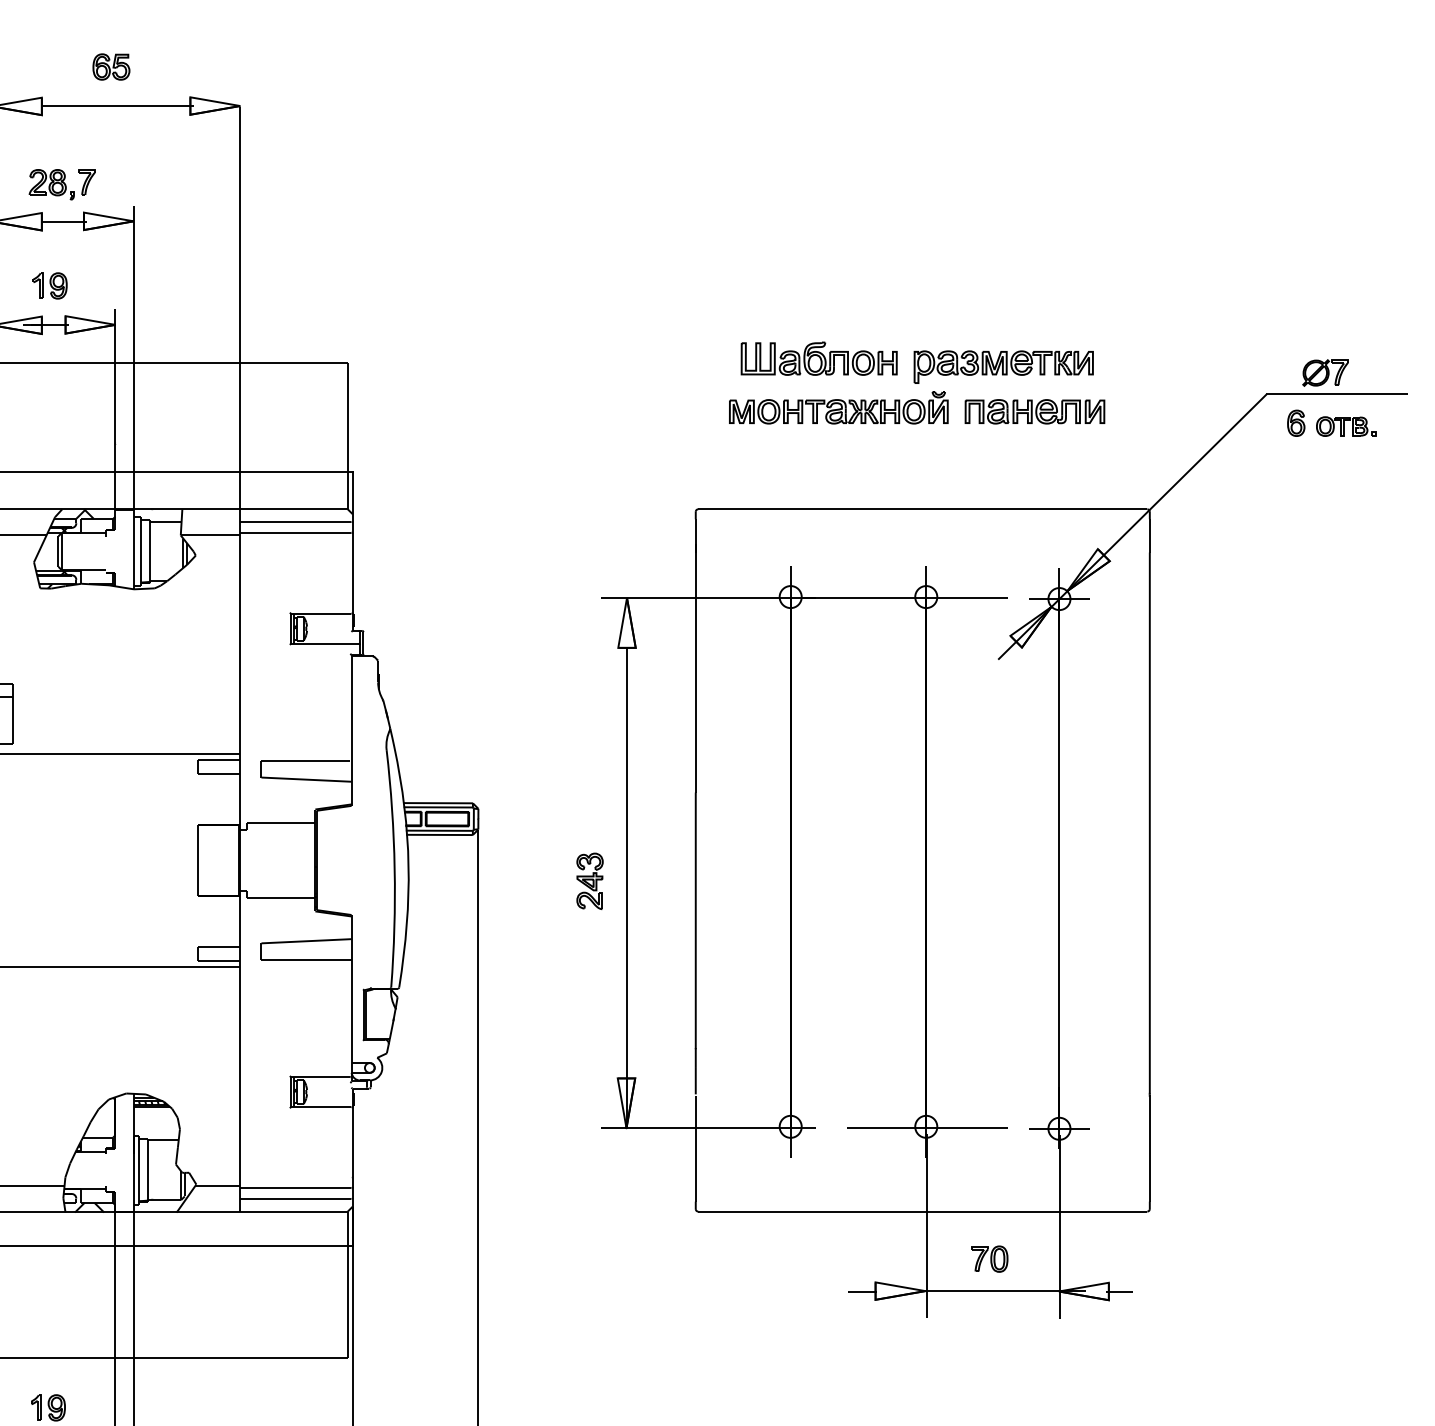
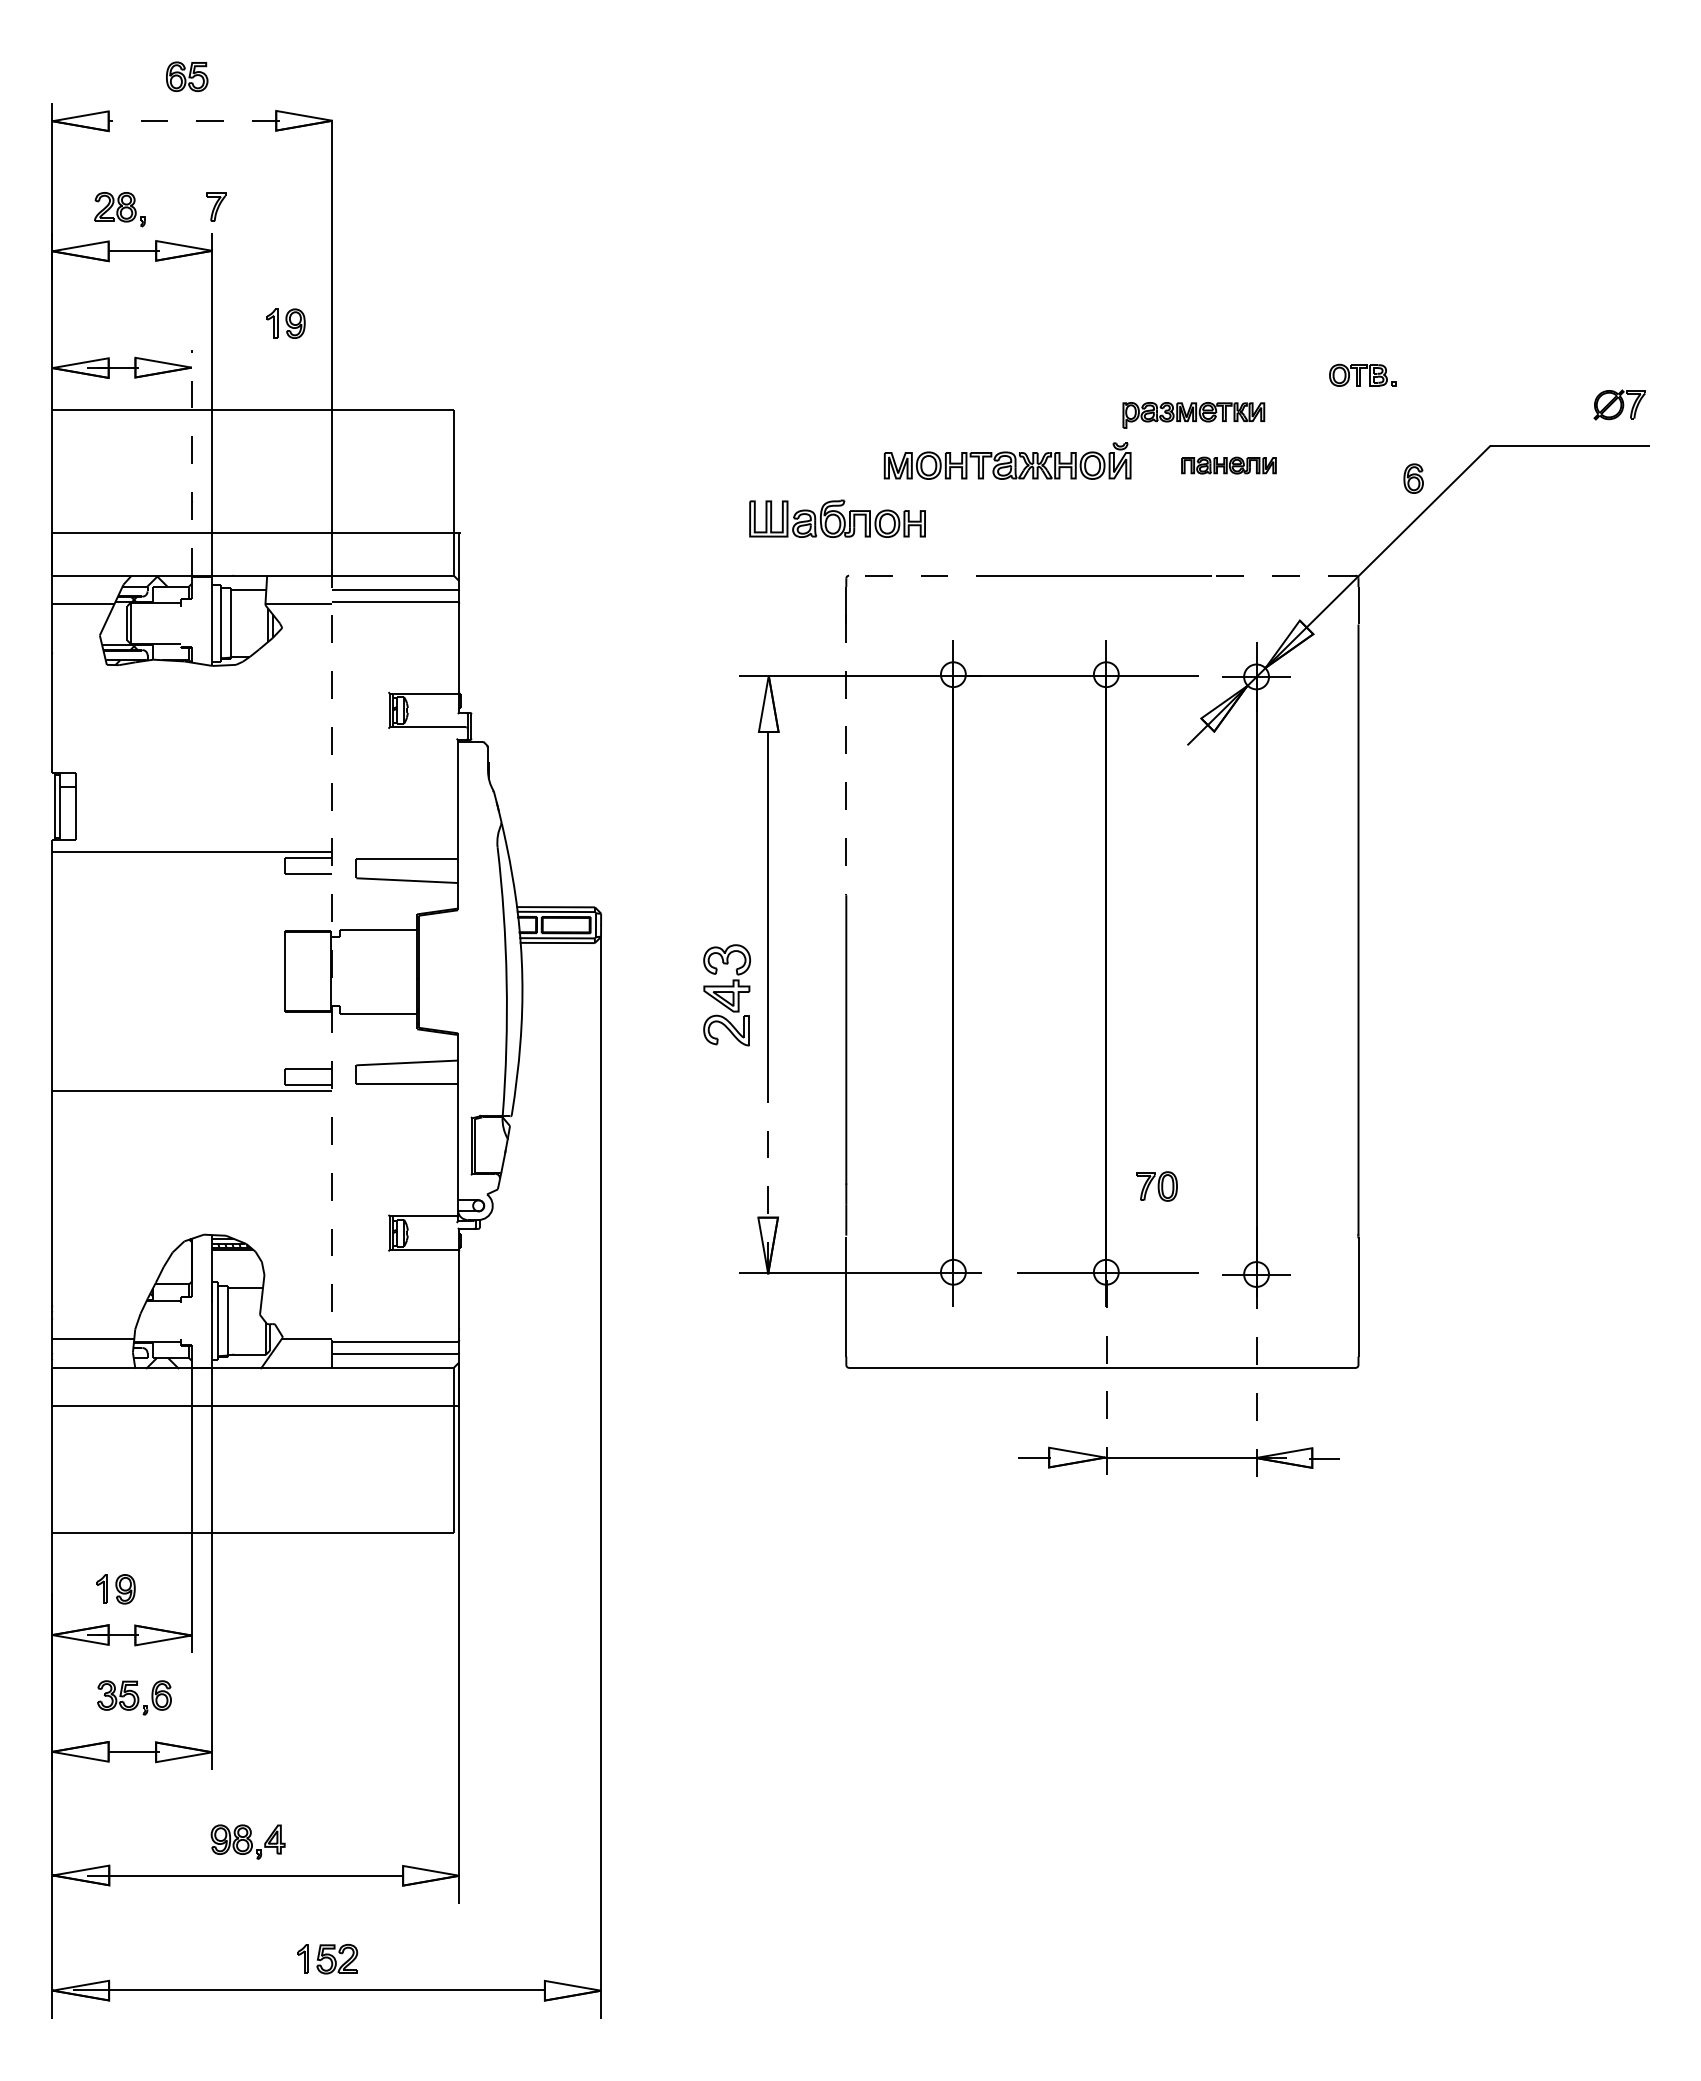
line: (117, 106) -> (194, 121), solid -> dashed
part: (86, 182) -> (216, 206), moved
part: (49, 285) -> (285, 323), moved
part: (819, 358) -> (837, 518), moved
part: (1003, 367) -> (1193, 415), size x0.7
part: (1325, 372) -> (1619, 404), moved
line: (115, 408) -> (191, 462), solid -> dashed
part: (1034, 411) -> (1228, 465), size x0.6
part: (1296, 423) -> (1413, 478), moved
part: (1345, 425) -> (1362, 374), moved
line: (766, 509) -> (926, 575), solid -> dashed
line: (1083, 509) -> (1283, 575), solid -> dashed
line: (695, 668) -> (846, 755), solid -> dashed
line: (240, 860) -> (332, 971), solid -> dashed
part: (589, 881) -> (726, 995), size x1.6
line: (626, 1043) -> (768, 1178), solid -> dashed
line: (926, 1225) -> (1106, 1383), solid -> dashed
line: (1060, 1227) -> (1257, 1385), solid -> dashed
part: (989, 1259) -> (1156, 1186), moved

